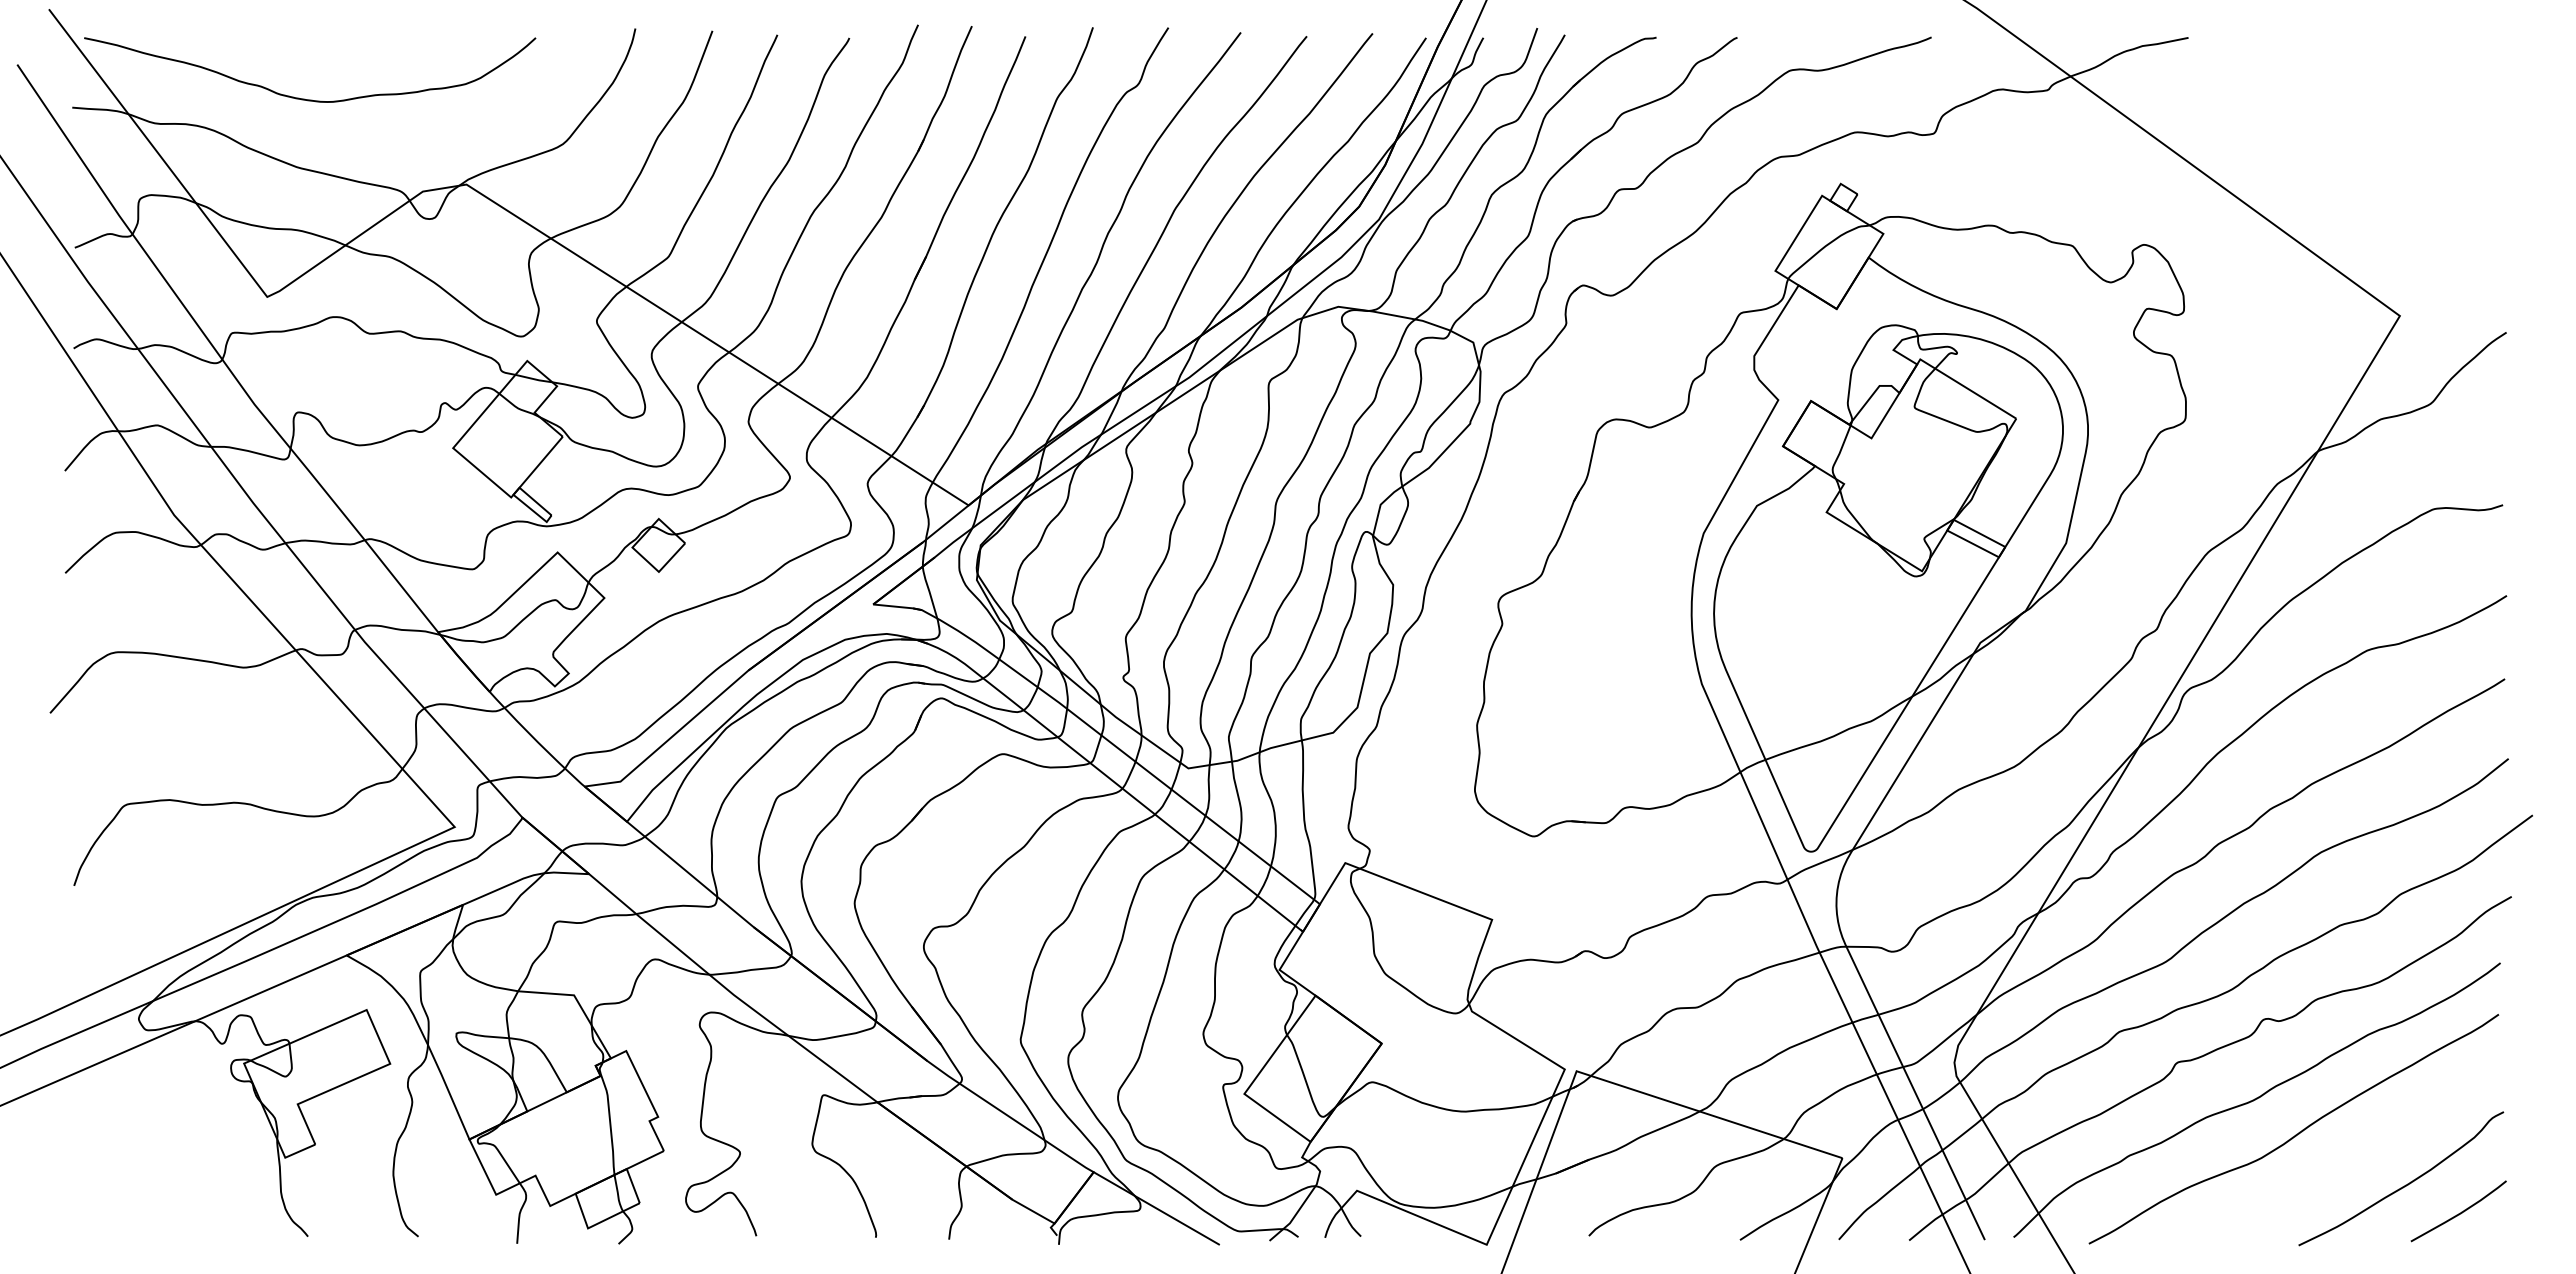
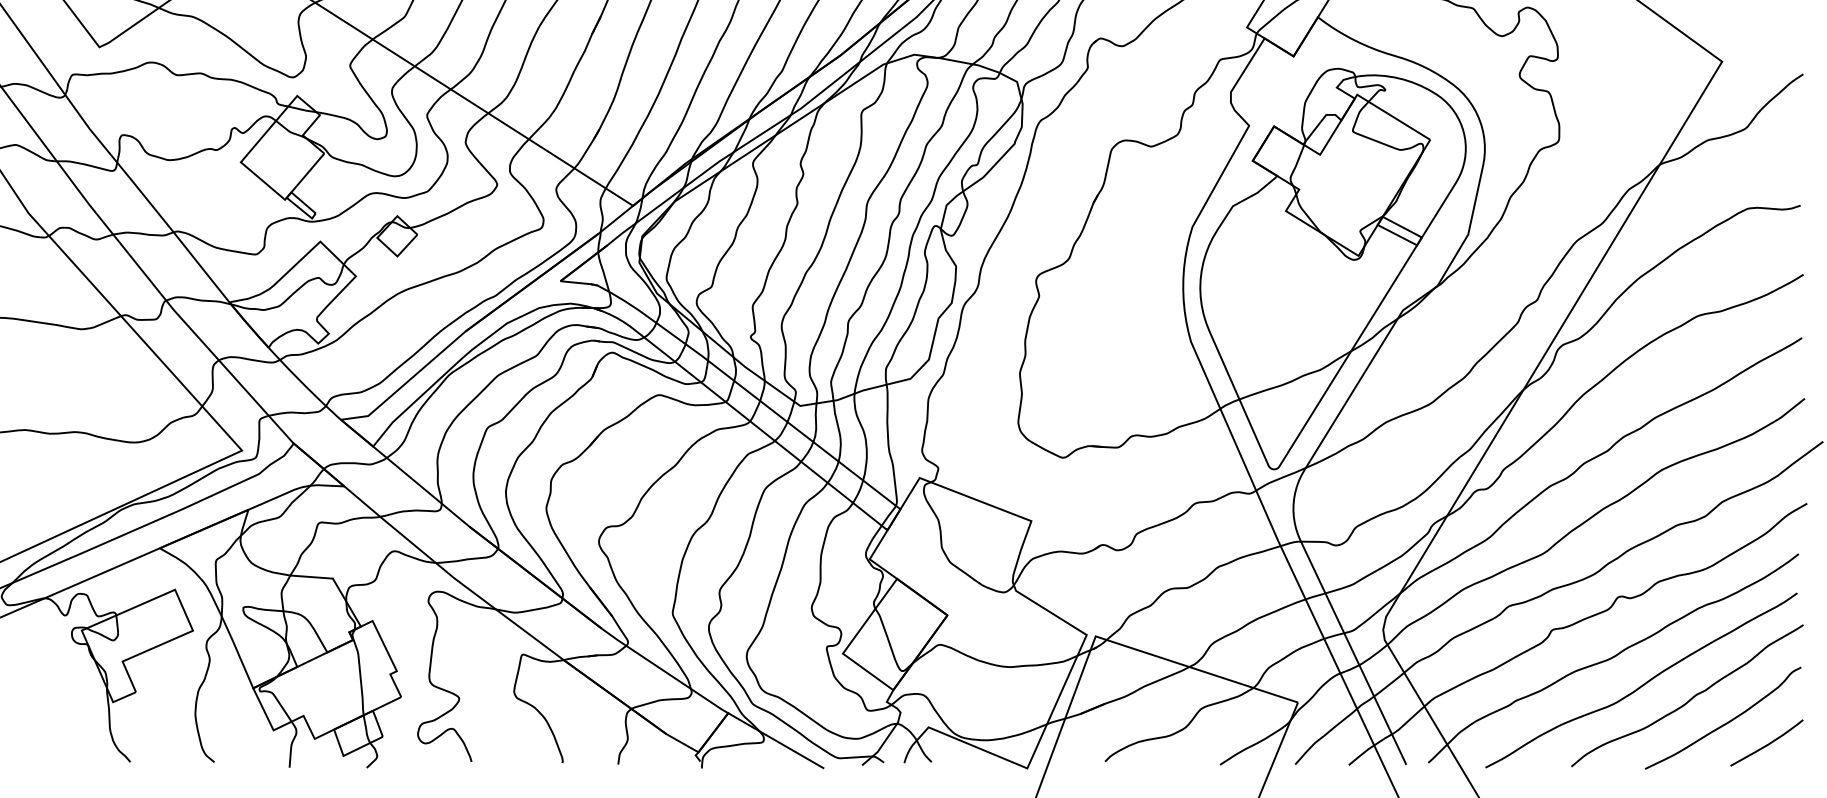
curve: (2356, 1154) -> (1689, 699), added

